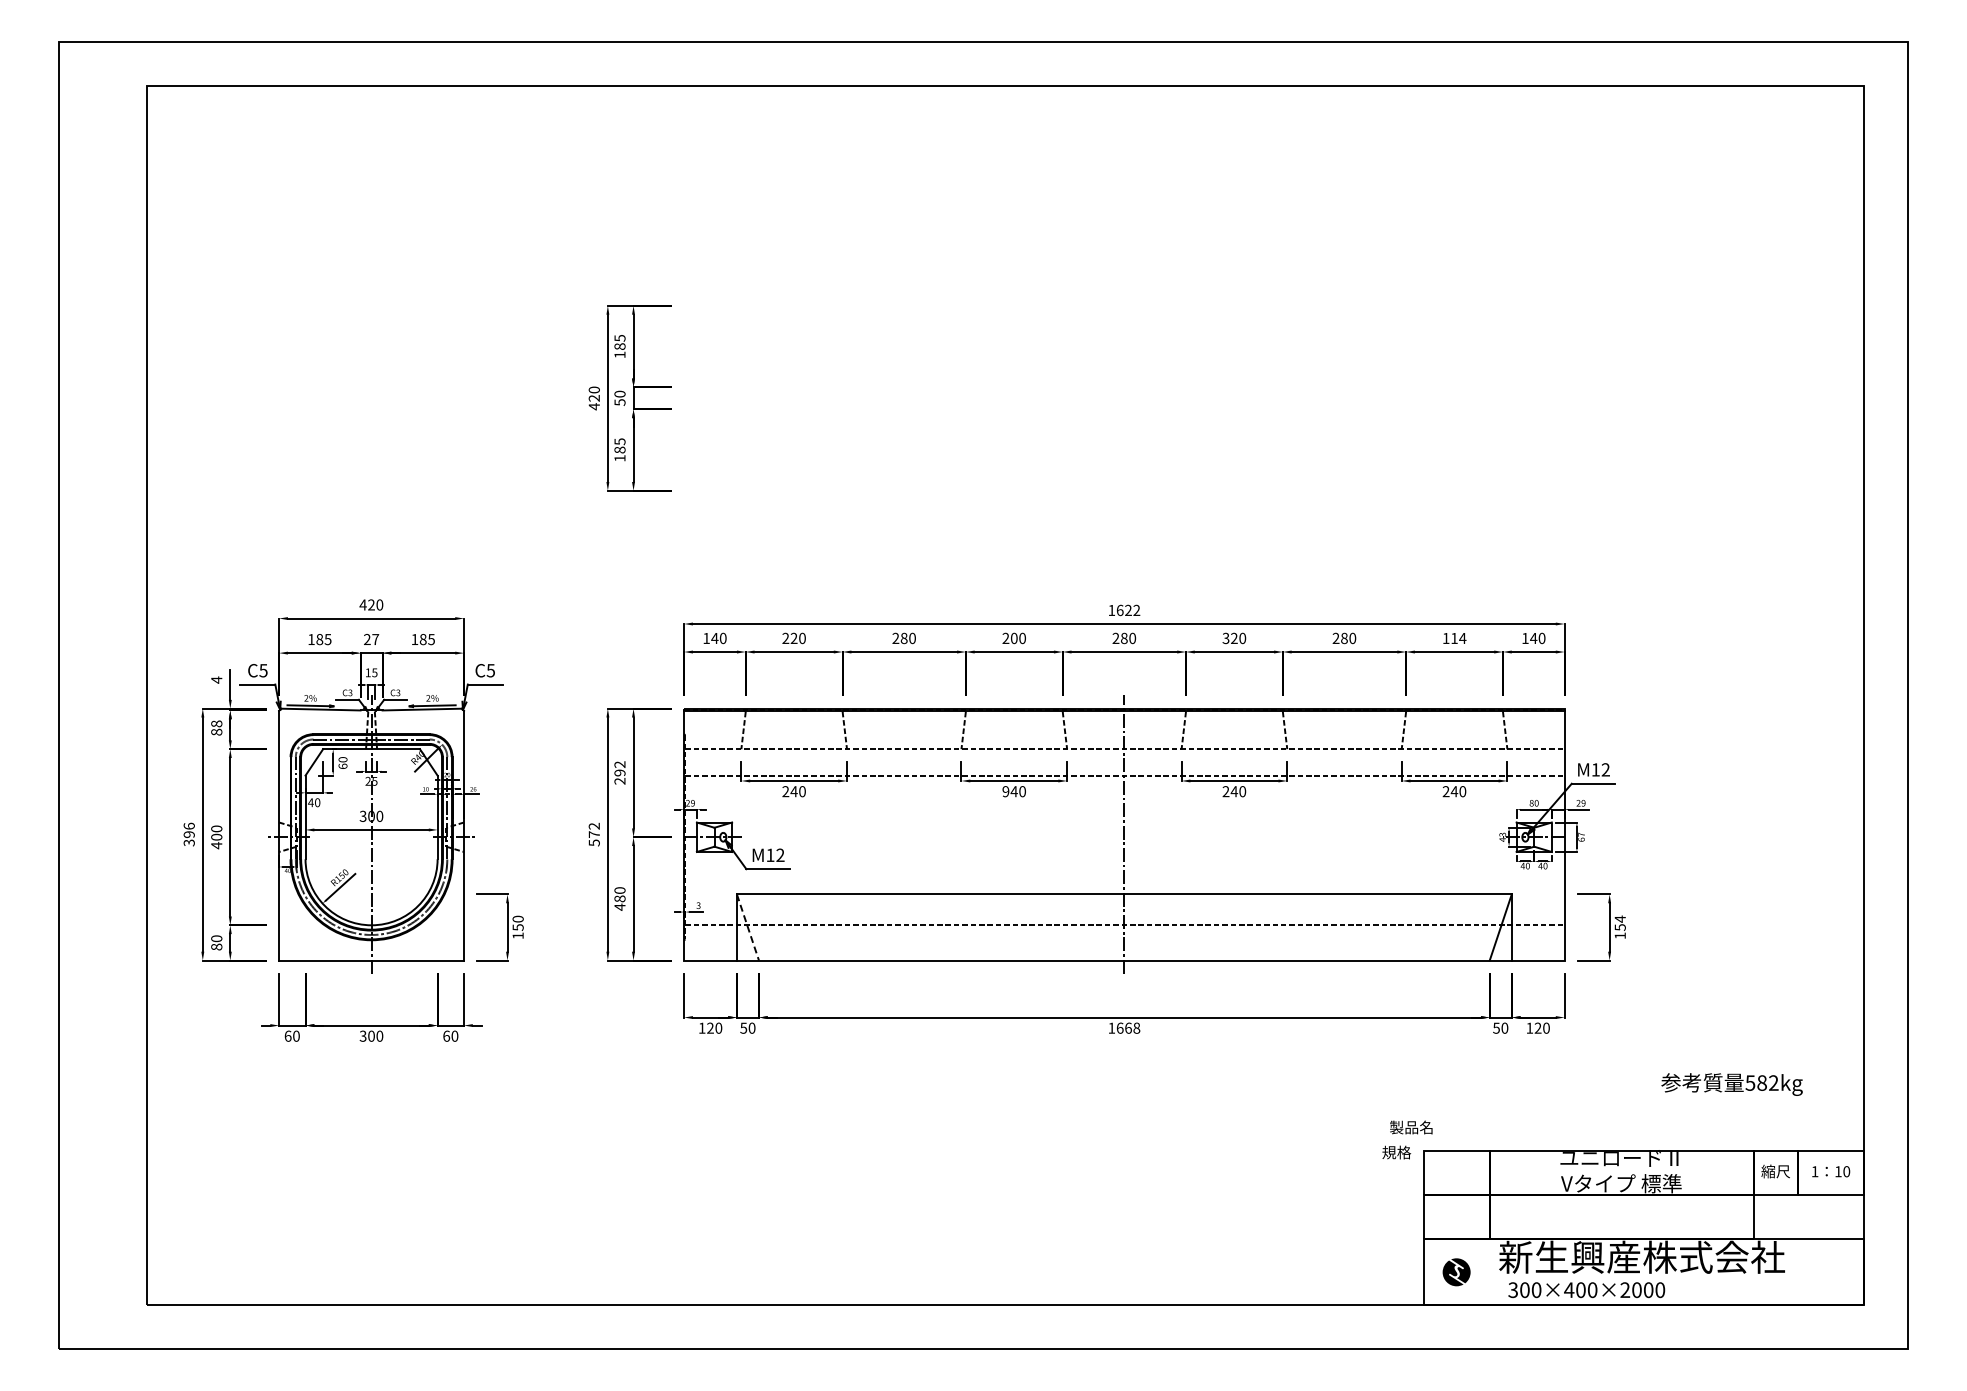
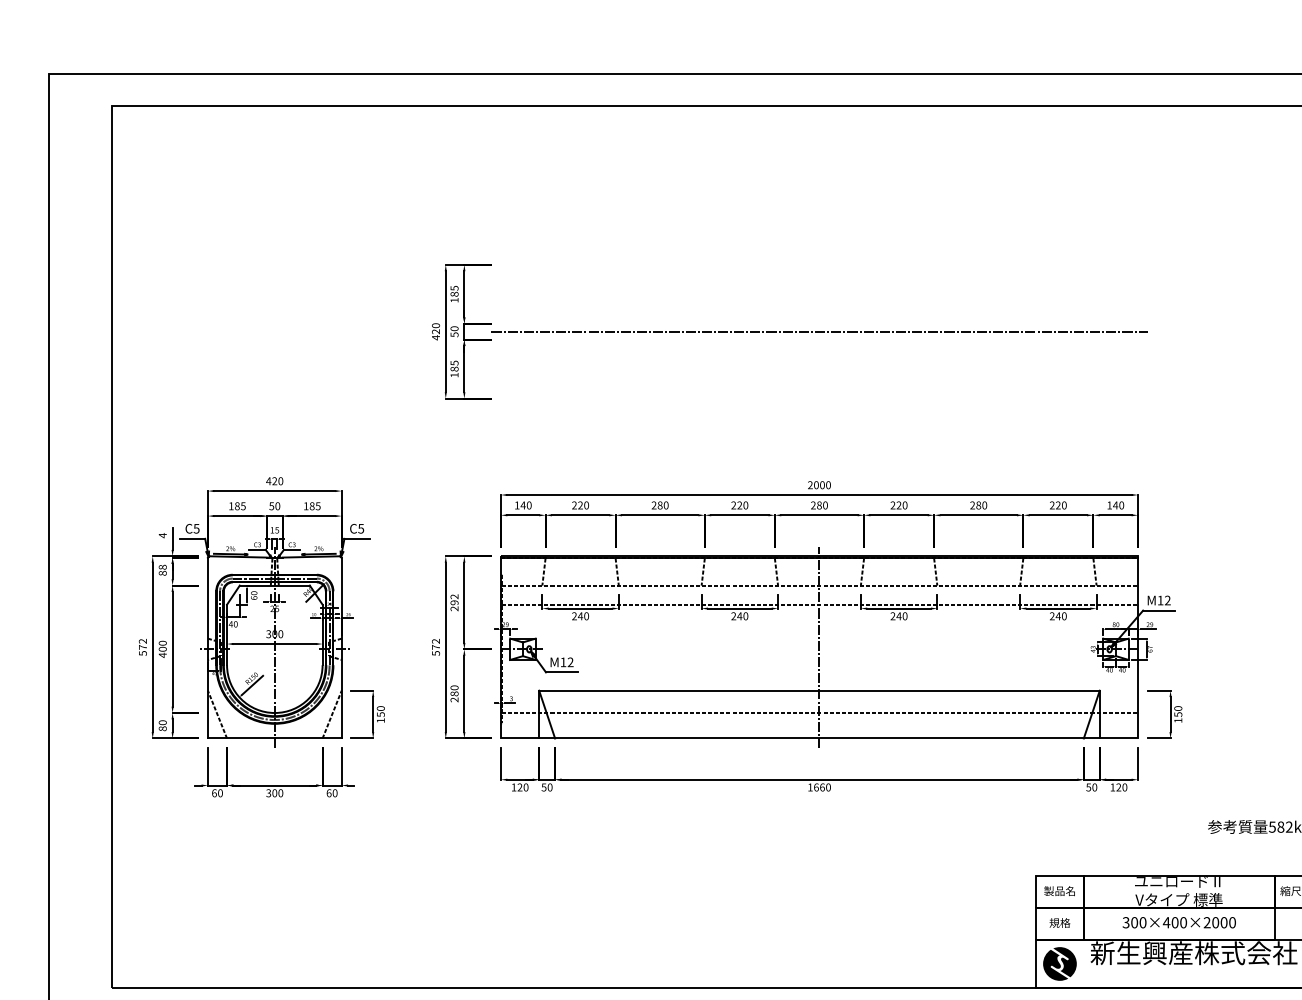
line: (1123, 398) -> (818, 331), added
text: (1124, 610) -> (819, 485), 1622 -> 2000
text: (1013, 638) -> (739, 505), 200 -> 220
text: (1225, 638) -> (892, 505), 320 -> 220
text: (1454, 638) -> (1058, 505), 114 -> 220
text: (371, 639) -> (274, 506), 27 -> 50
text: (1005, 791) -> (733, 616), 940 -> 240
text: (188, 833) -> (142, 646), 396 -> 572
text: (619, 906) -> (454, 699), 480 -> 280
text: (1619, 918) -> (1177, 708), 154 -> 150
line: (292, 927) -> (217, 714), added
line: (450, 927) -> (331, 714), added
line: (747, 927) -> (546, 714), dashed -> solid
text: (1136, 1028) -> (828, 787), 1668 -> 1660
text: (1411, 1127) -> (1059, 891), moved
text: (1396, 1152) -> (1059, 922), moved
part: (1456, 1272) -> (1059, 964), size x1.67
text: (1586, 1290) -> (1179, 922), moved

